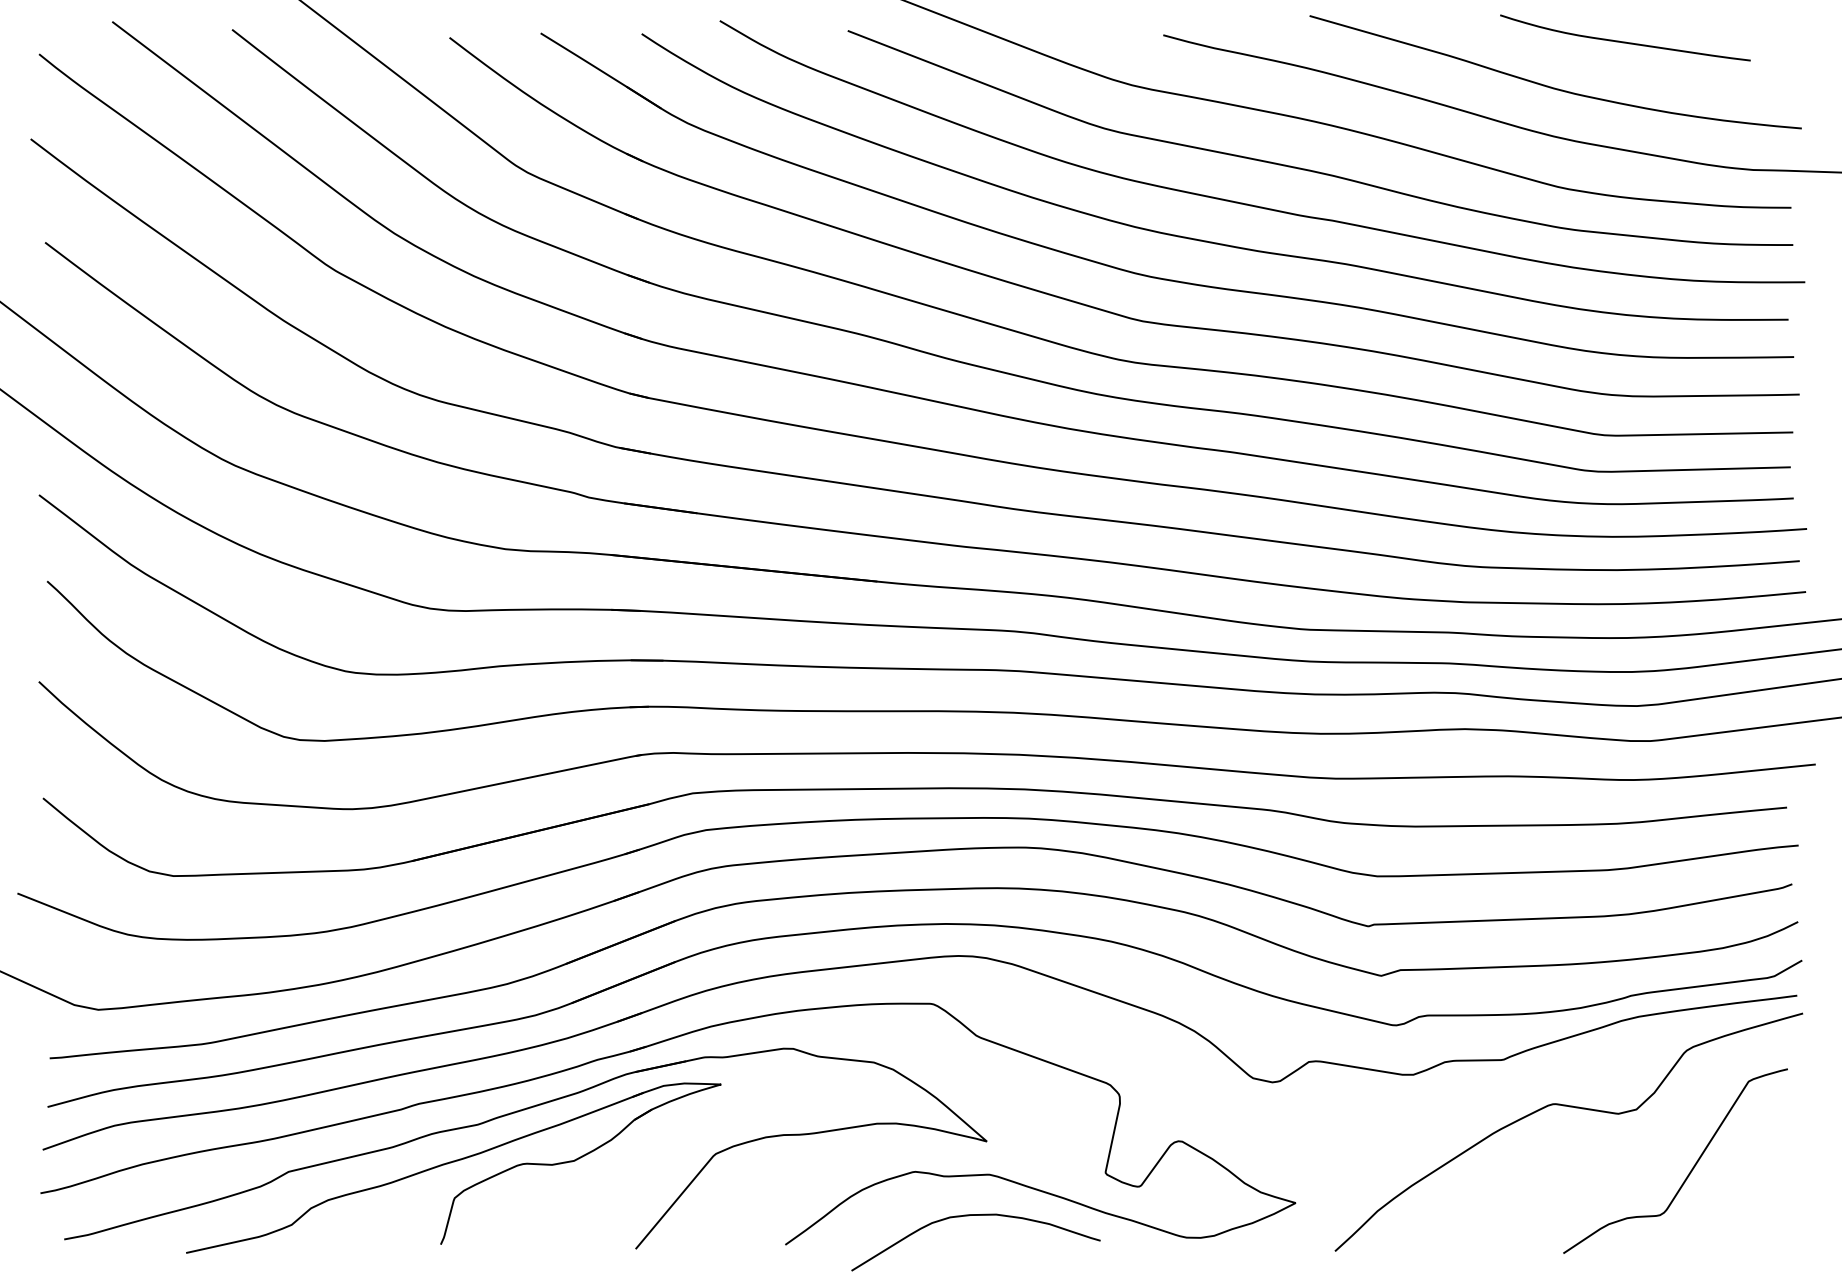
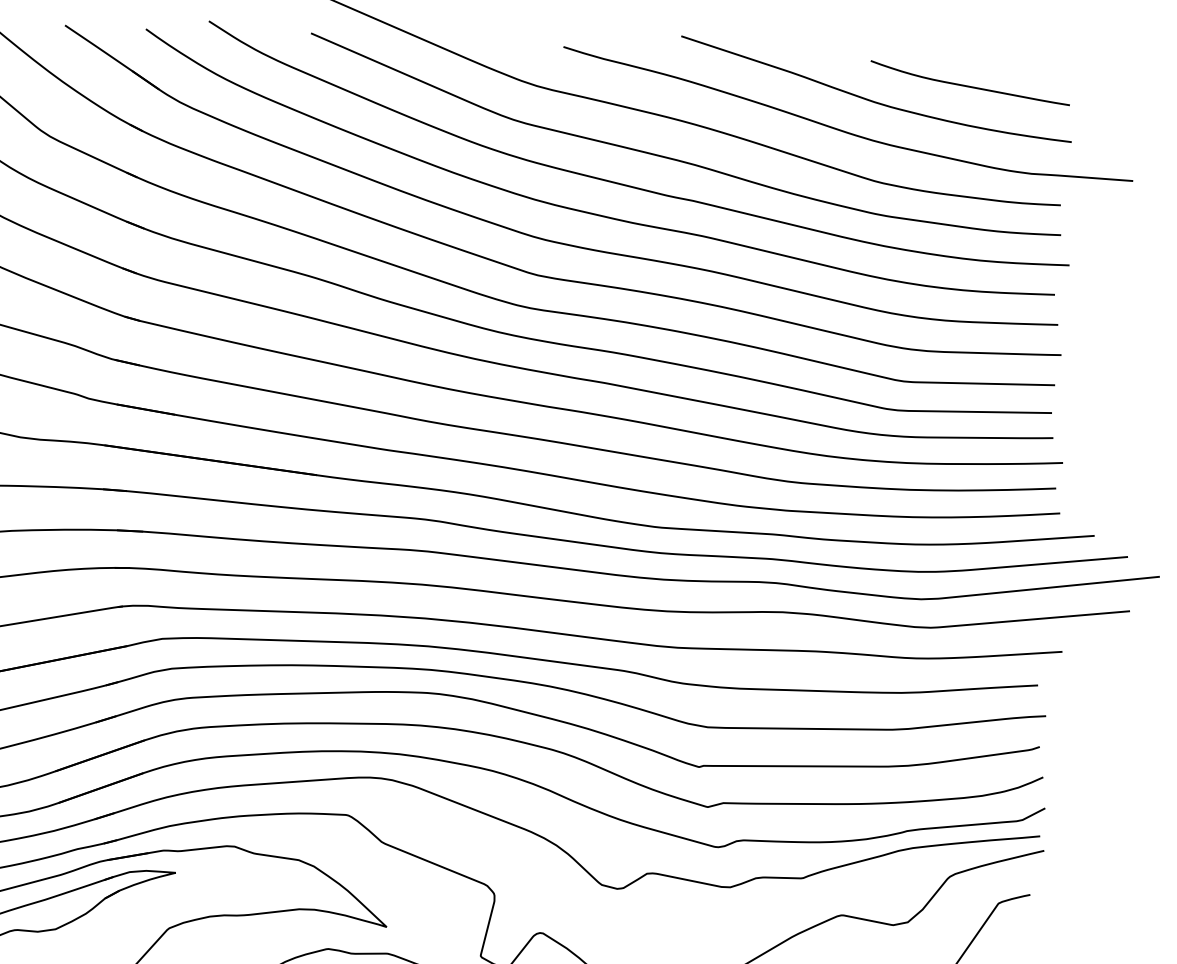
curve: (1625, 41) -> (970, 85), moved

